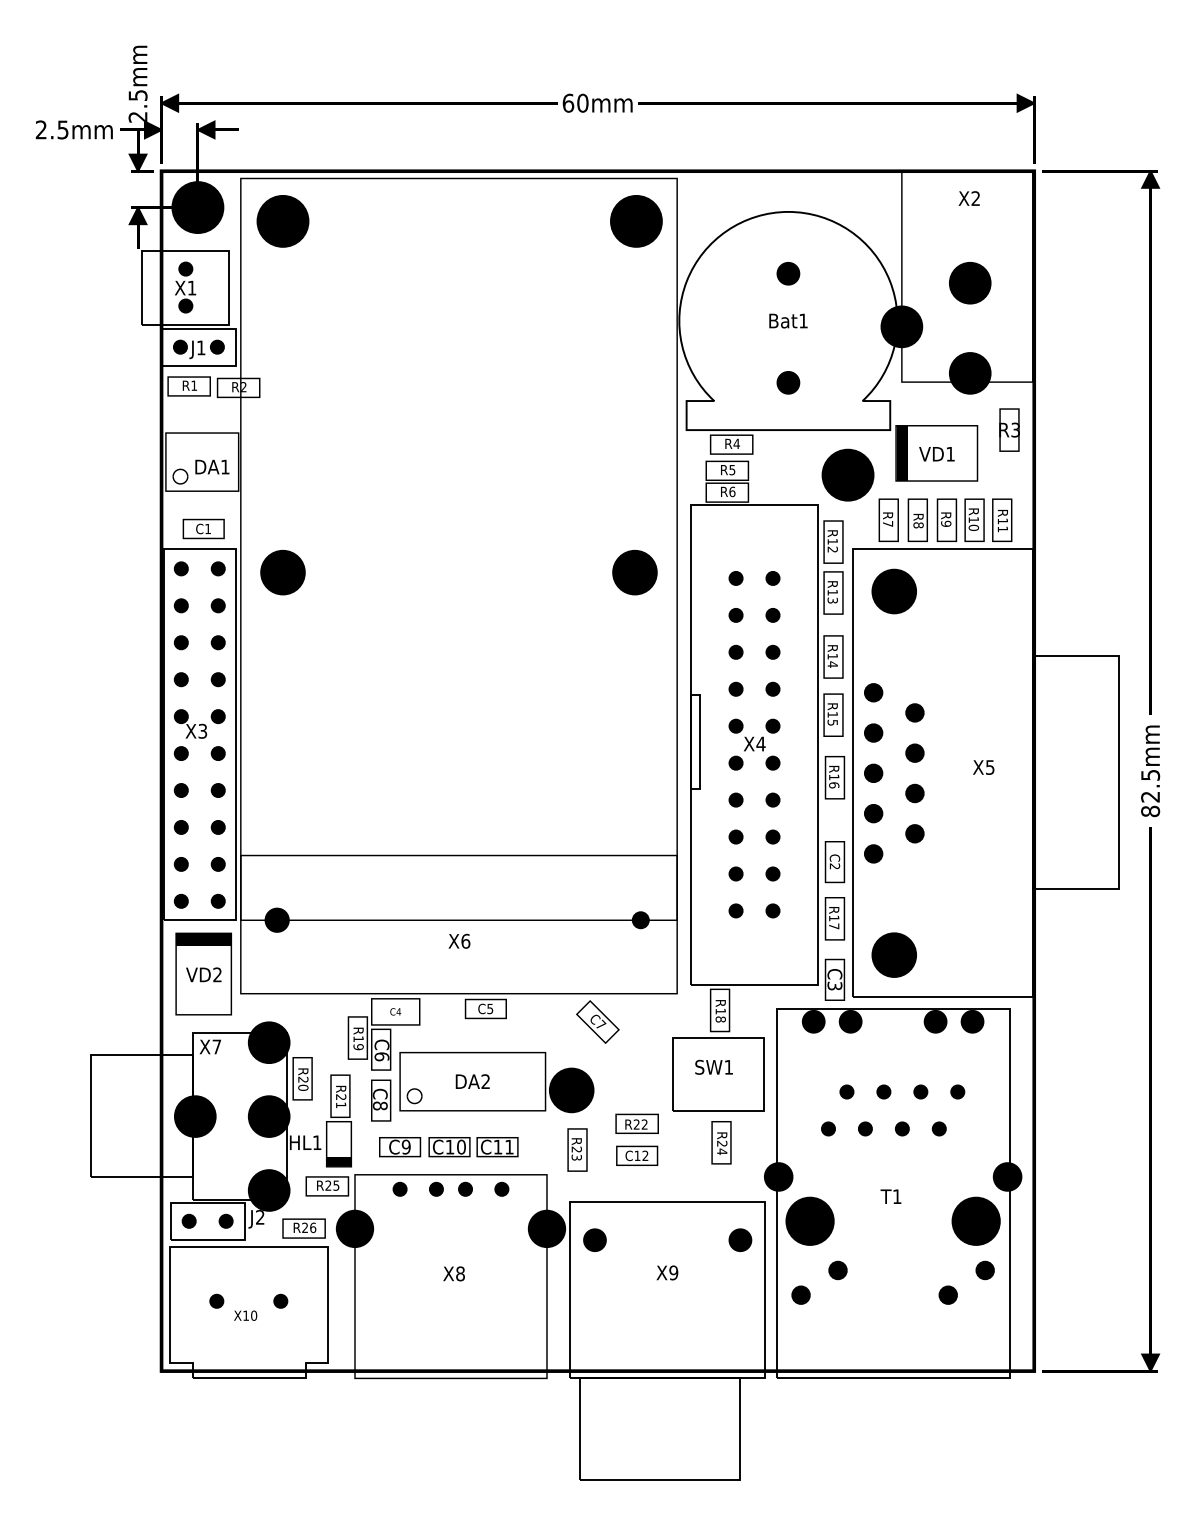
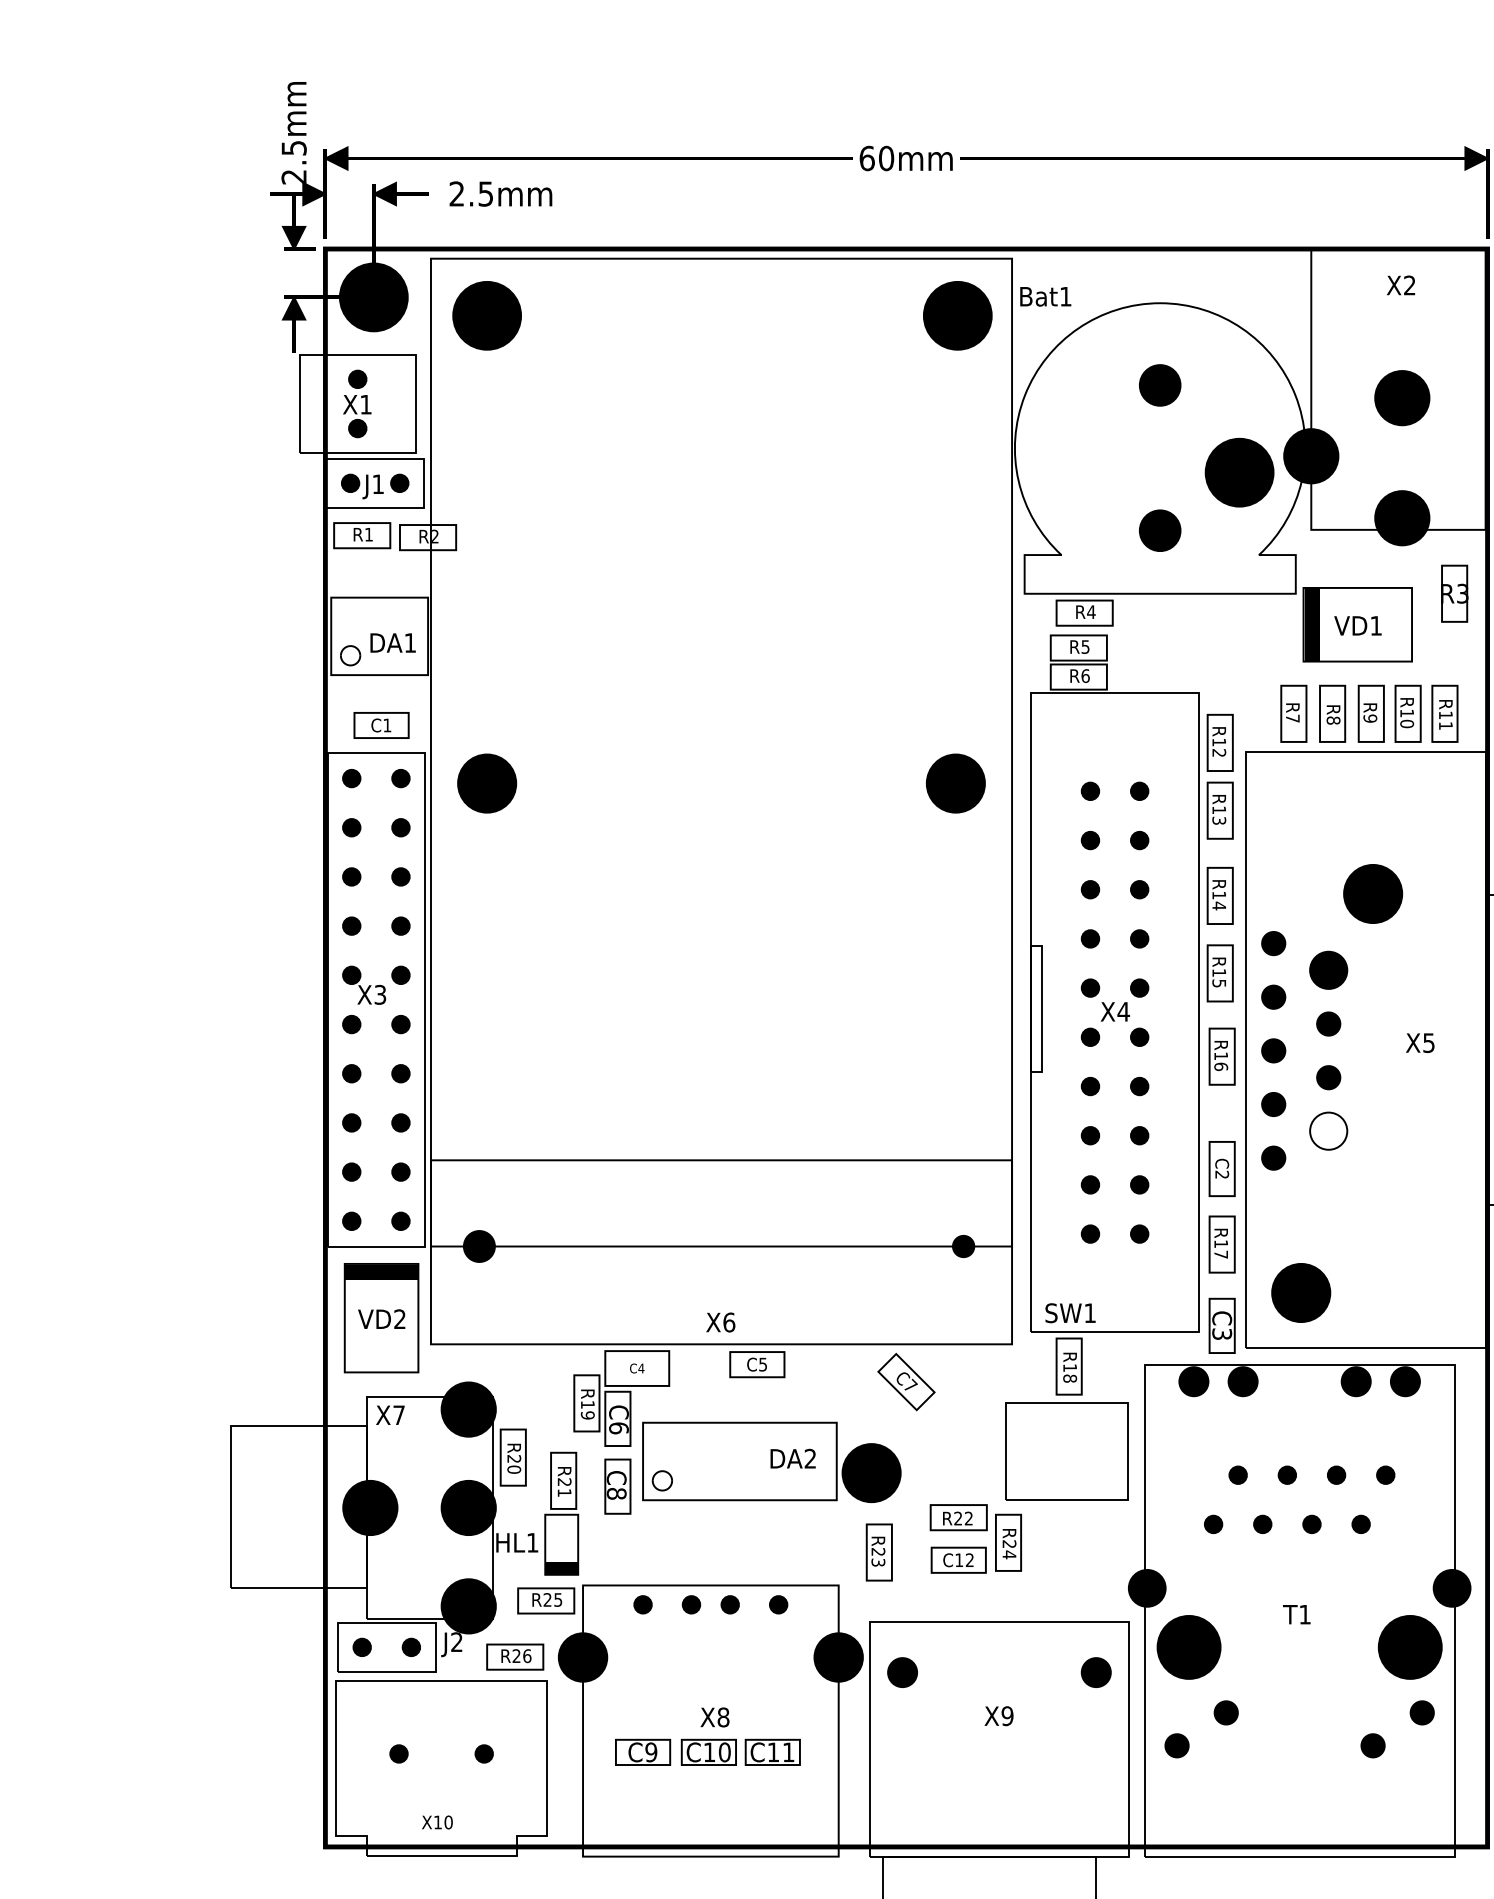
text: (73, 129) -> (499, 193), moved
part: (788, 273) -> (1160, 385), size x1.4
text: (788, 320) -> (1045, 295), moved
part: (788, 382) -> (1160, 530), size x1.4
part: (847, 474) -> (1238, 471), moved
part: (893, 591) -> (1372, 893), moved
part: (914, 712) -> (1328, 969), size x1.6
part: (914, 833) -> (1328, 1130), size x1.6
text: (459, 940) -> (720, 1321), moved
text: (713, 1066) -> (1069, 1312), moved
text: (472, 1081) -> (792, 1458), moved
text: (721, 1142) -> (1008, 1542), moved
text: (448, 1147) -> (707, 1752), moved
text: (245, 1315) -> (437, 1822), moved

